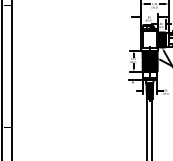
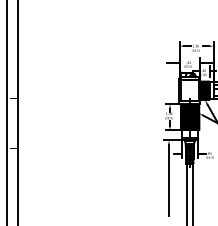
line: (133, 111) -> (169, 179), added

